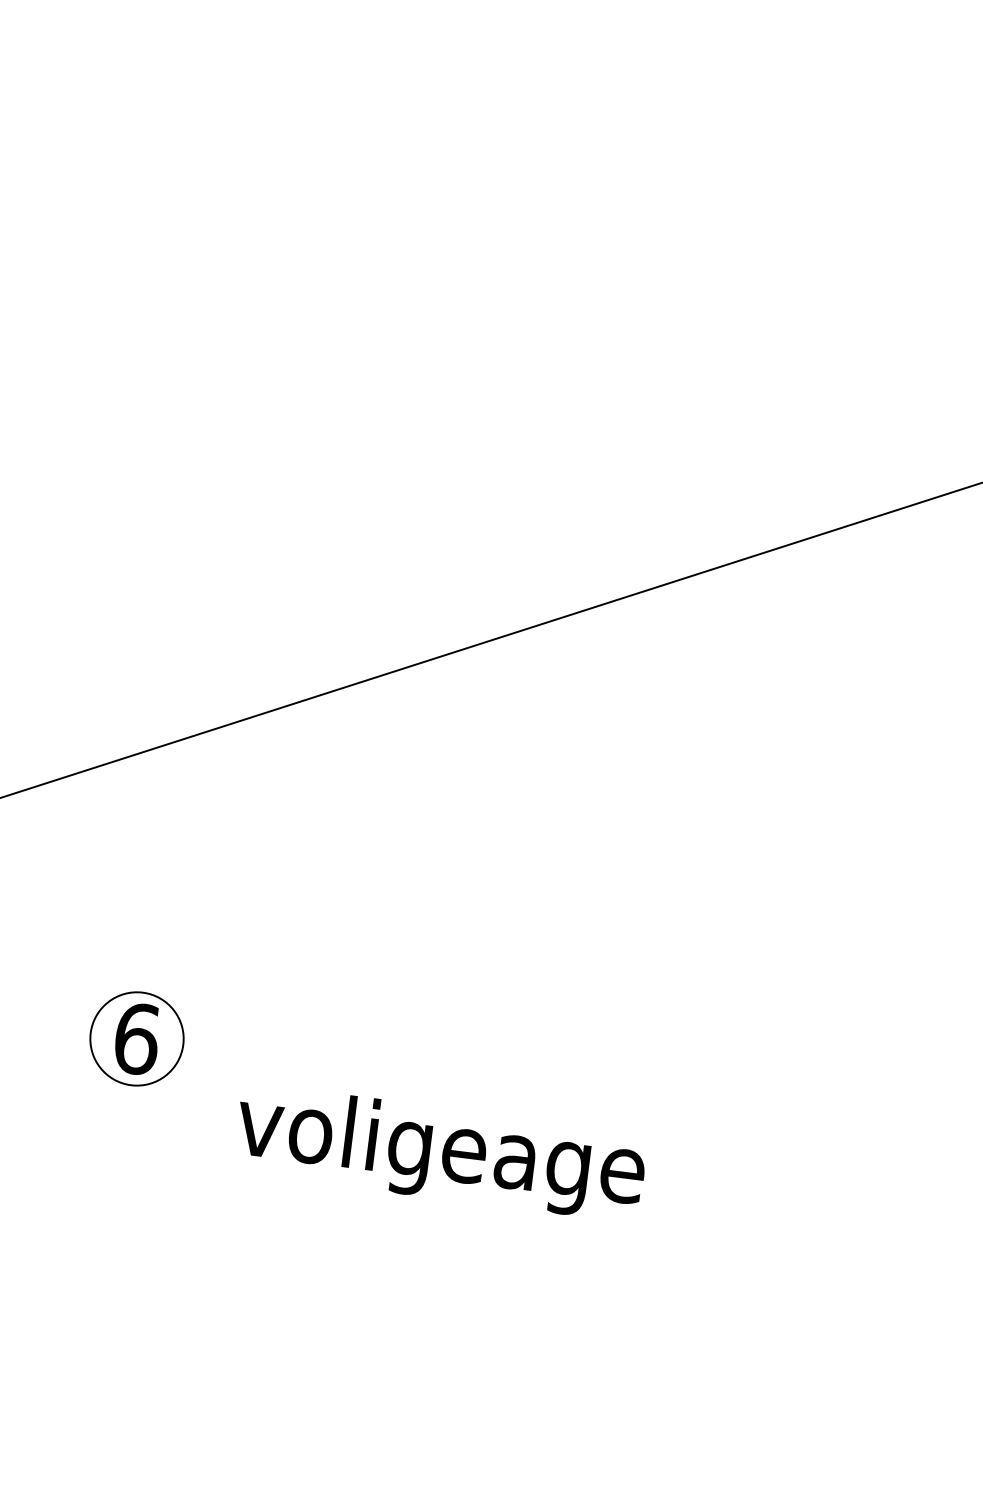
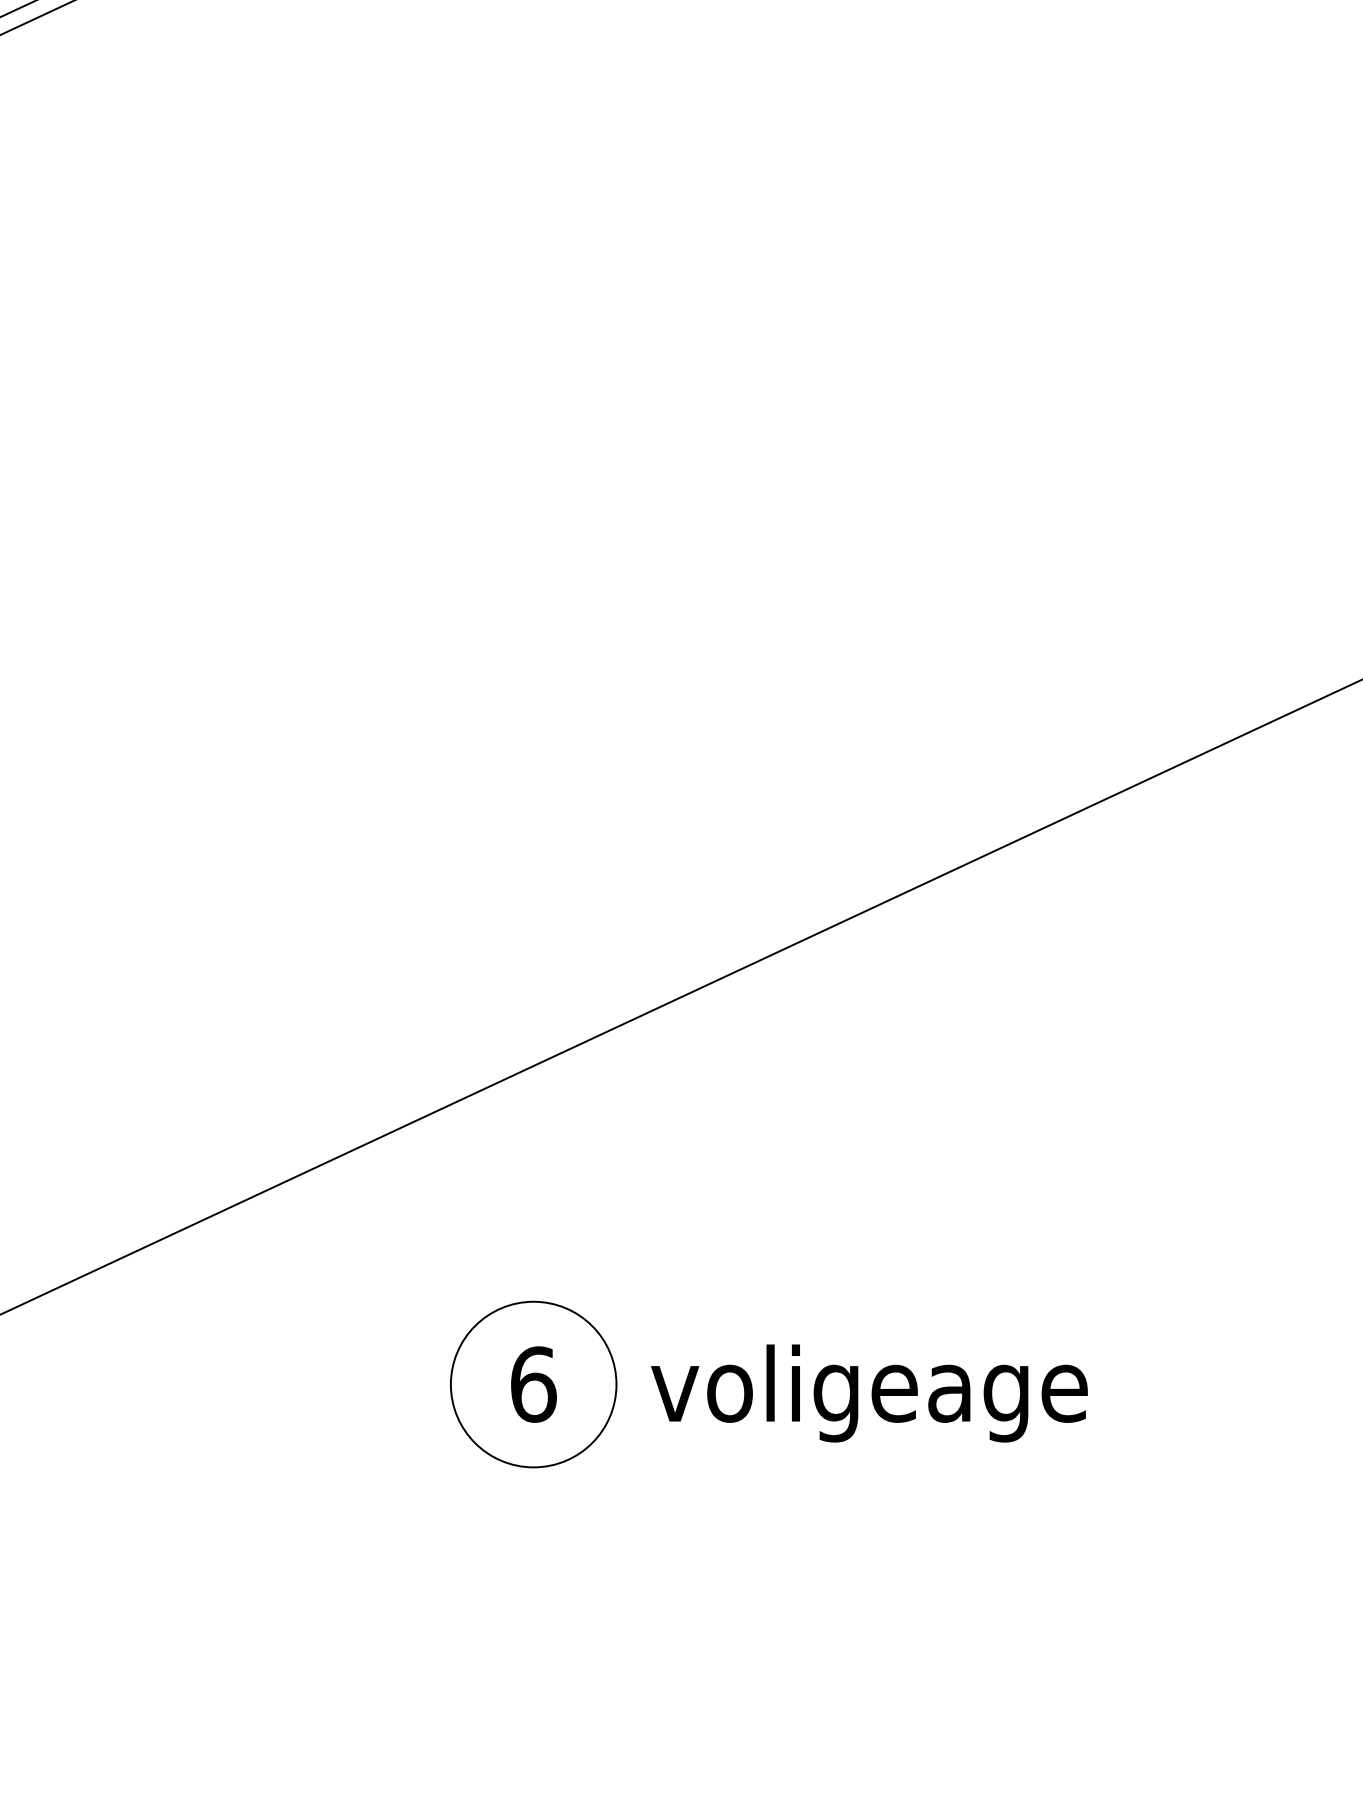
circle: (136, 1038) -> (533, 1384), size x1.67
text: (440, 1152) -> (869, 1393), moved

